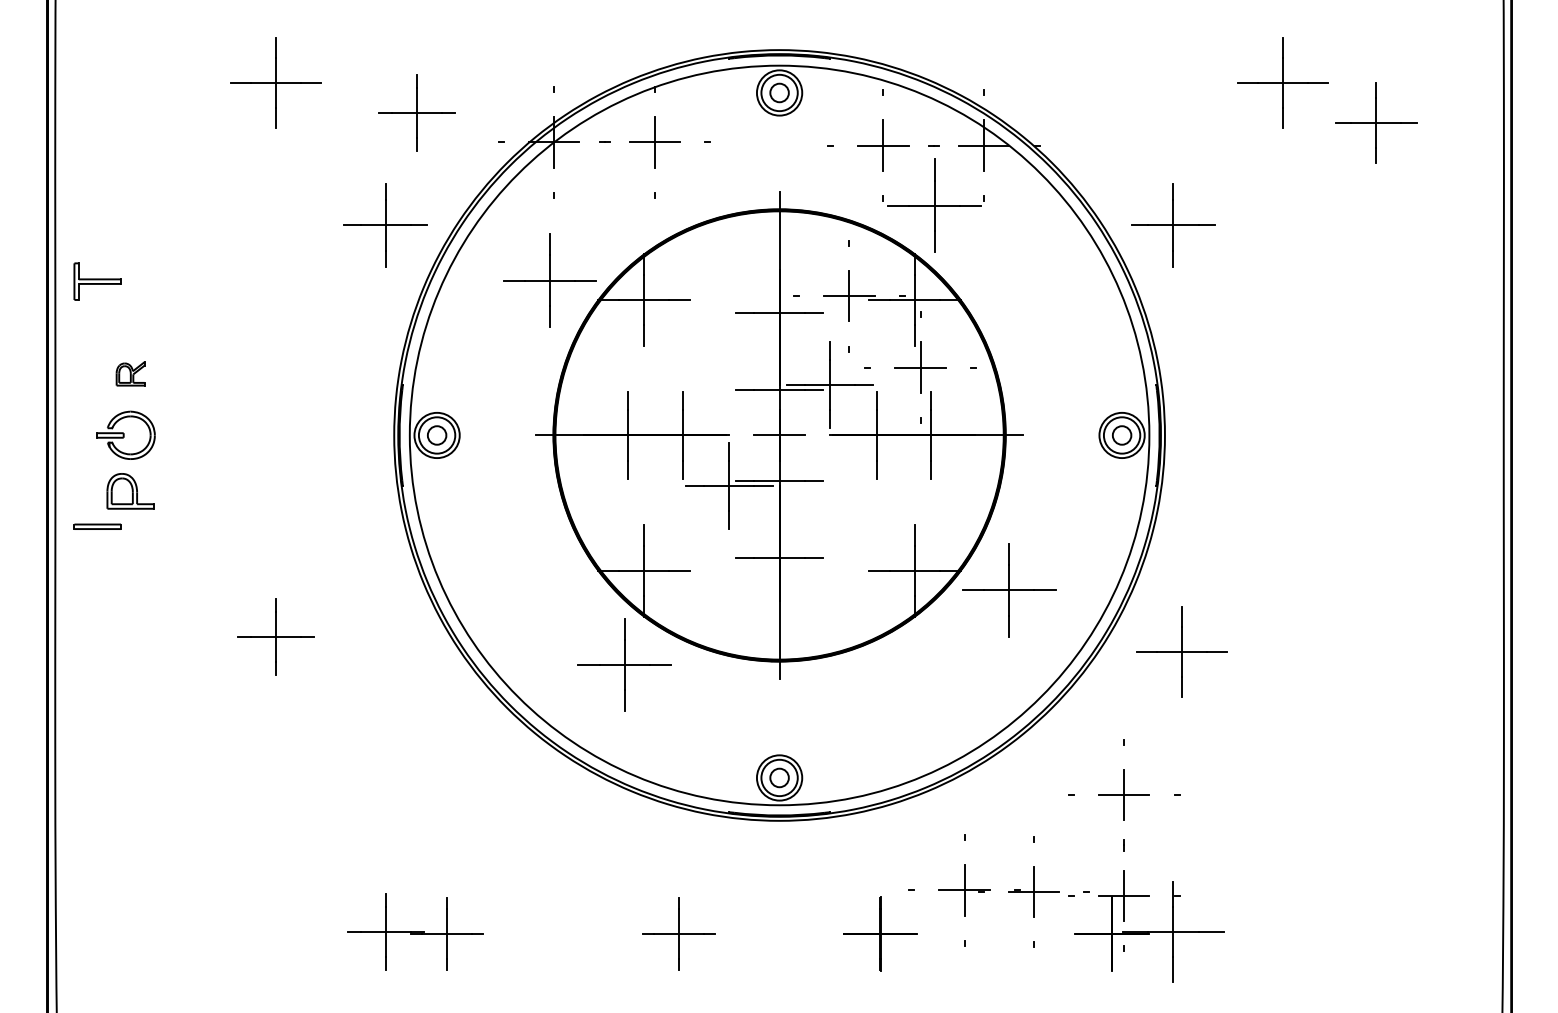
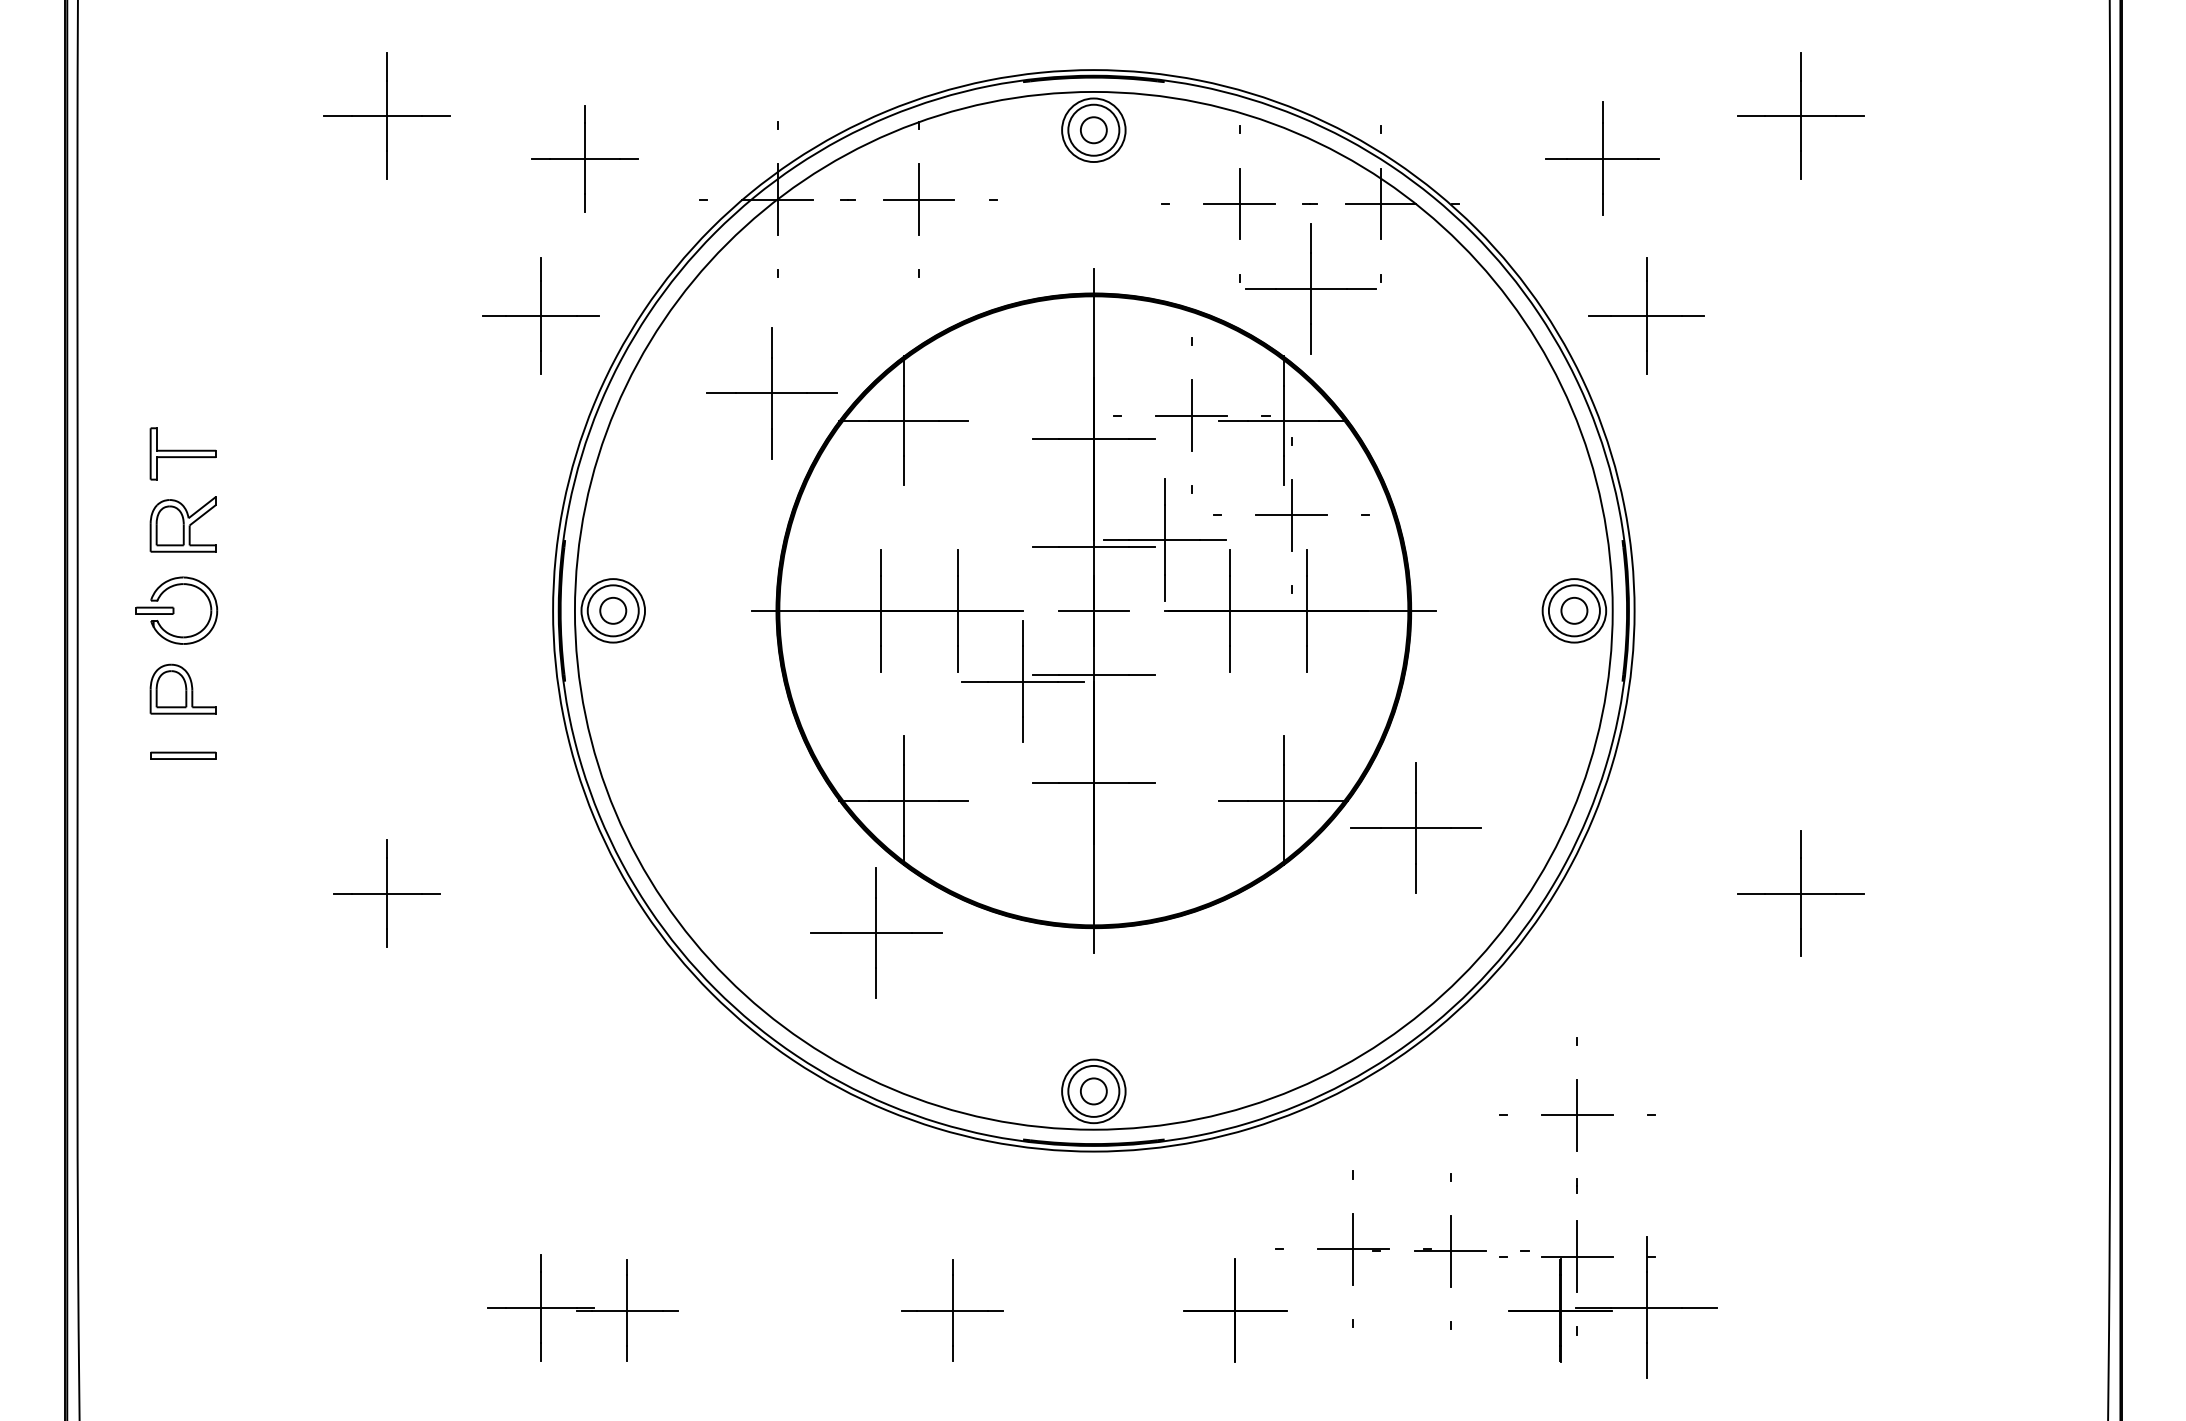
part: (1376, 122) -> (1603, 157), moved
part: (97, 281) -> (183, 453), moved
part: (130, 373) -> (183, 523), size x1.67
part: (97, 526) -> (183, 755), moved
part: (1181, 651) -> (1799, 892), moved

